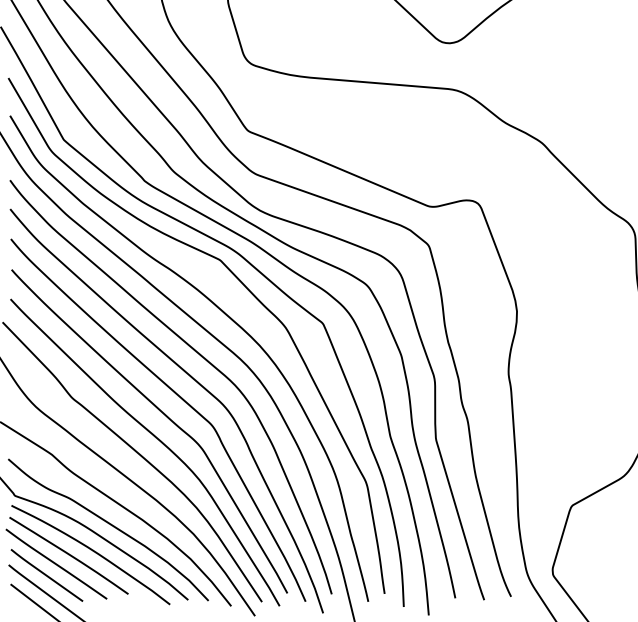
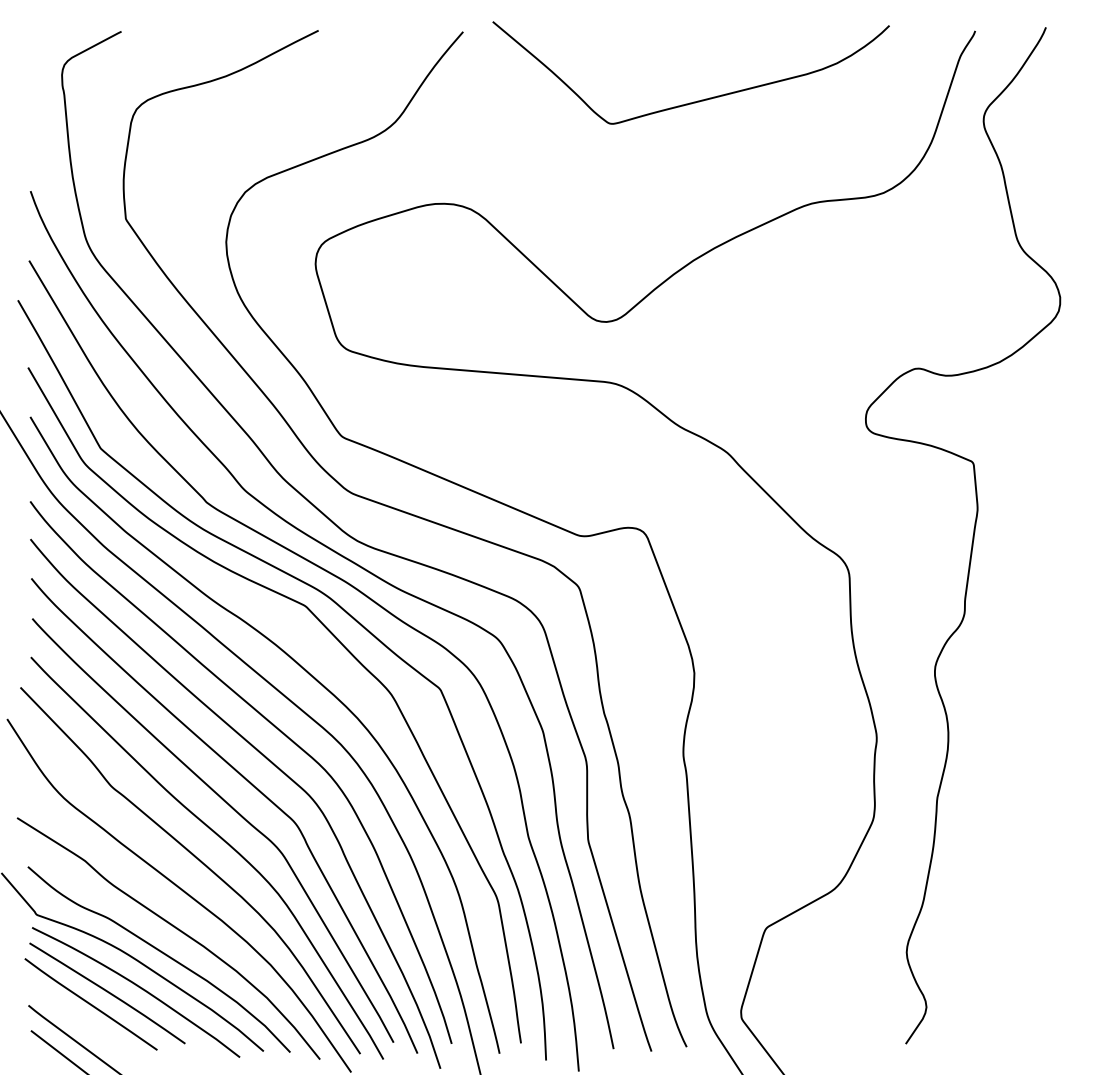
line: (46, 574) -> (78, 1018), removed

